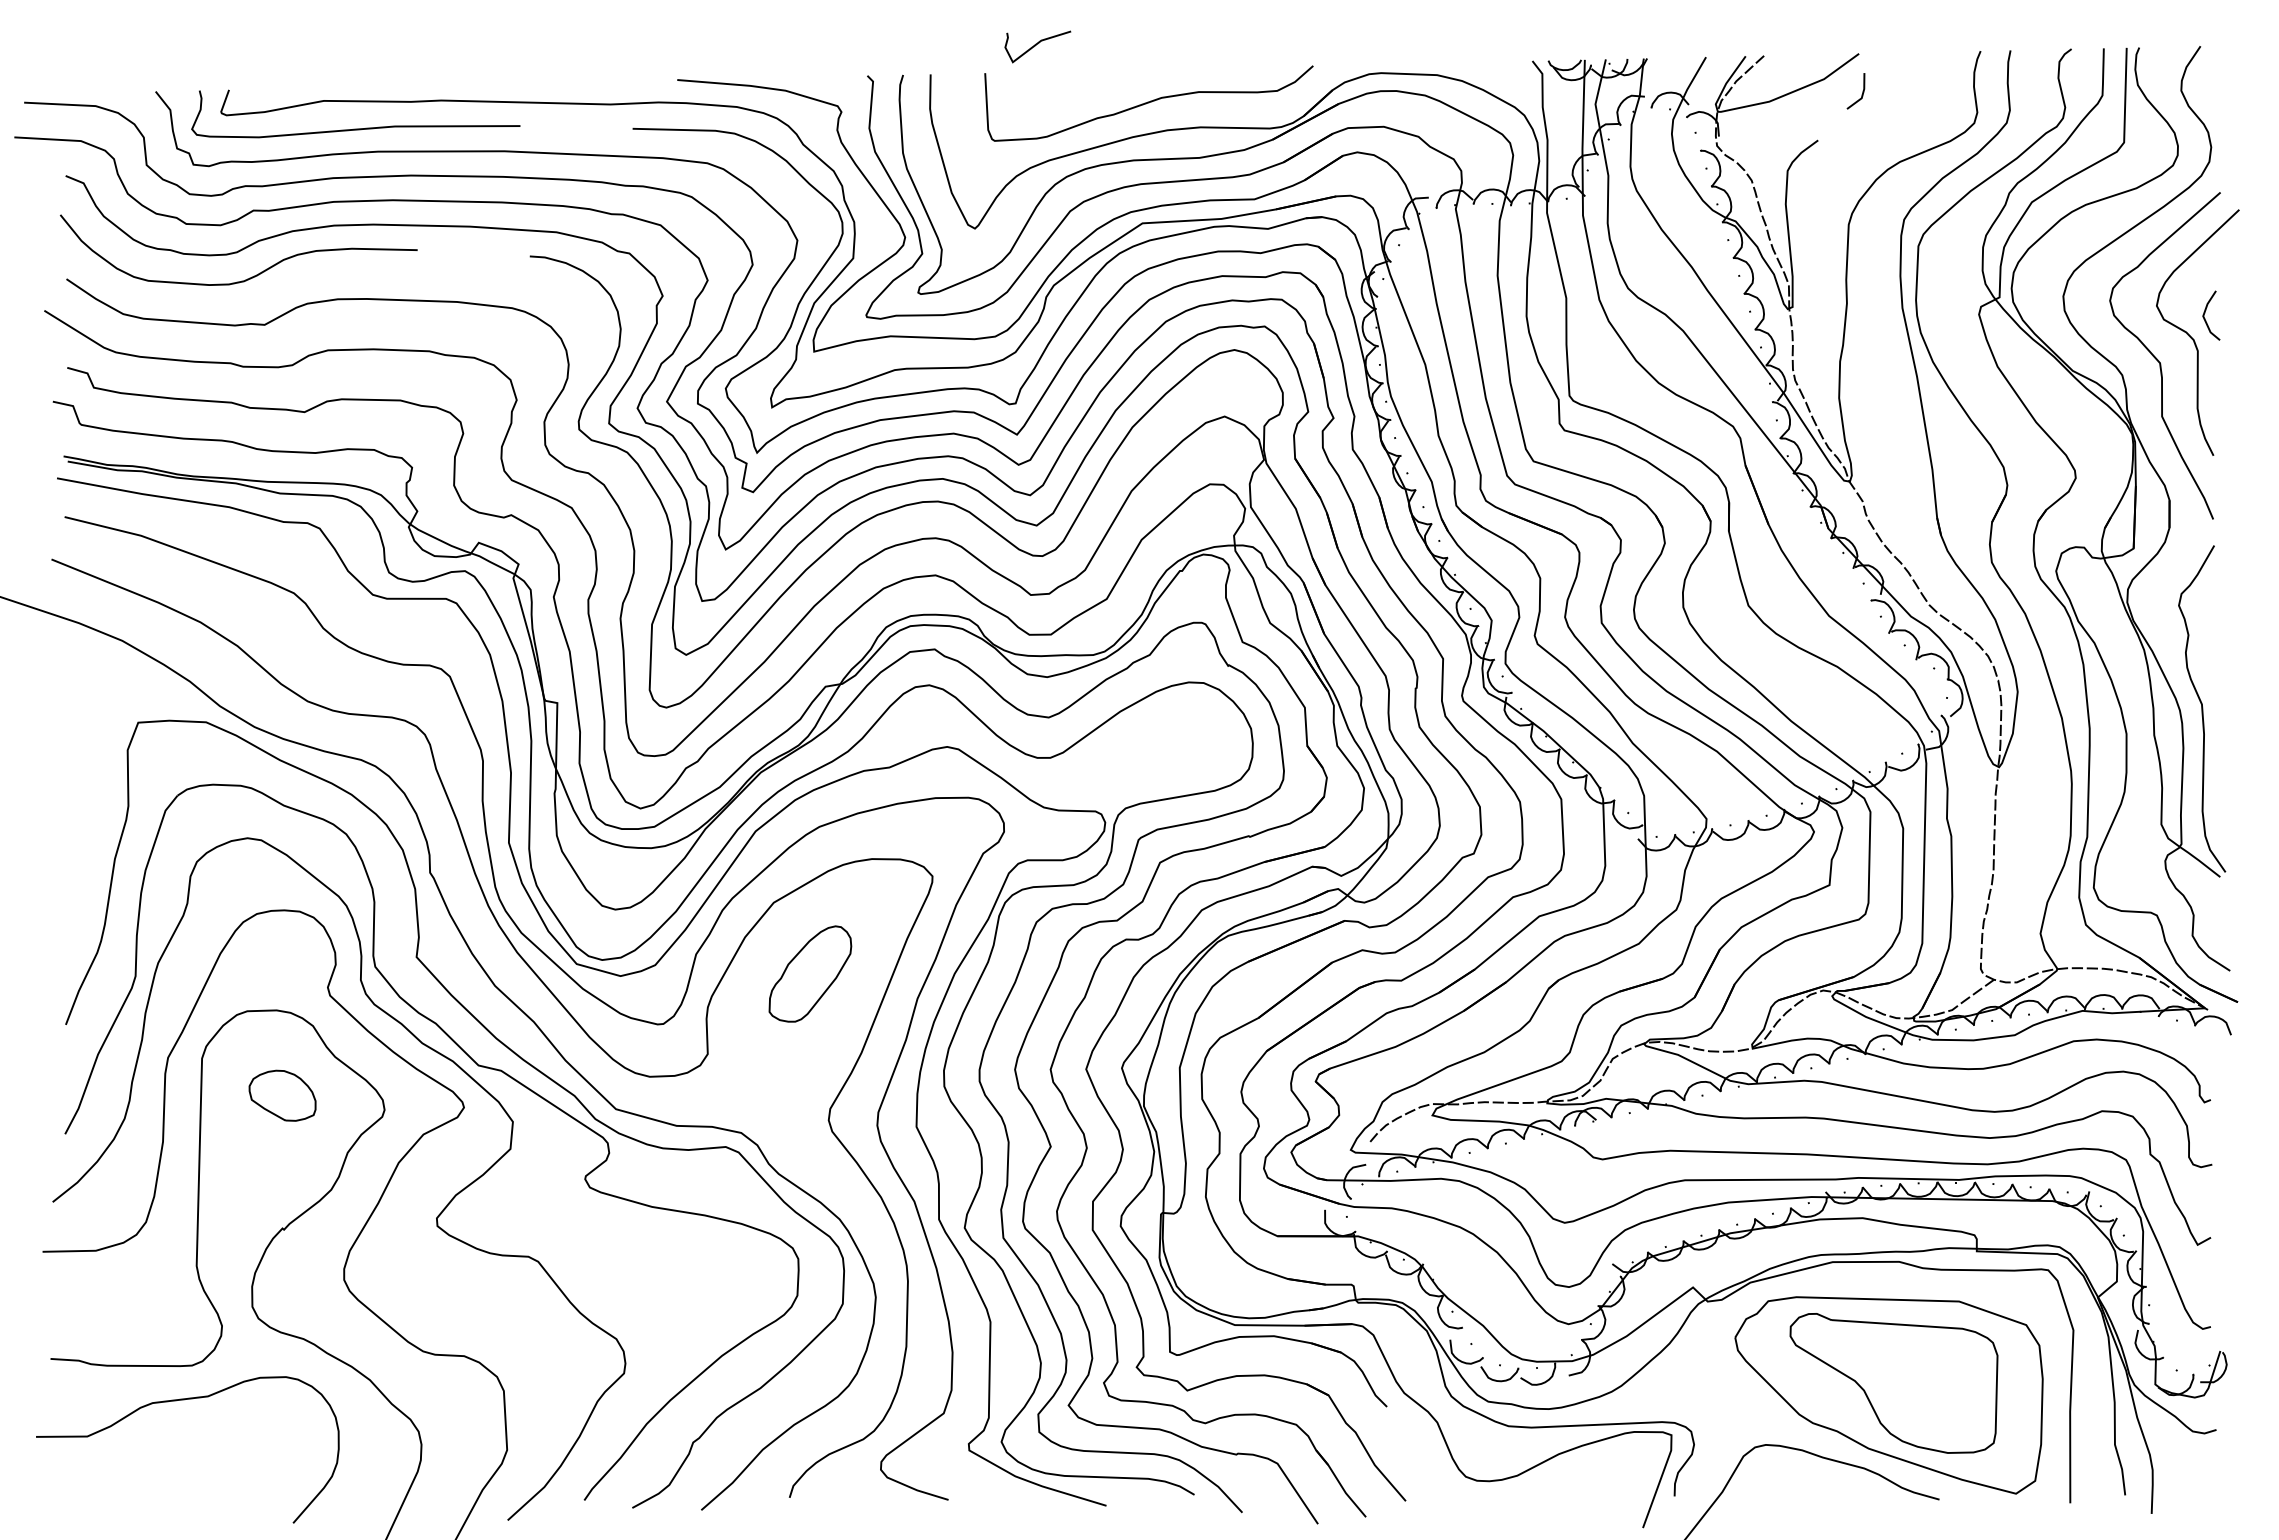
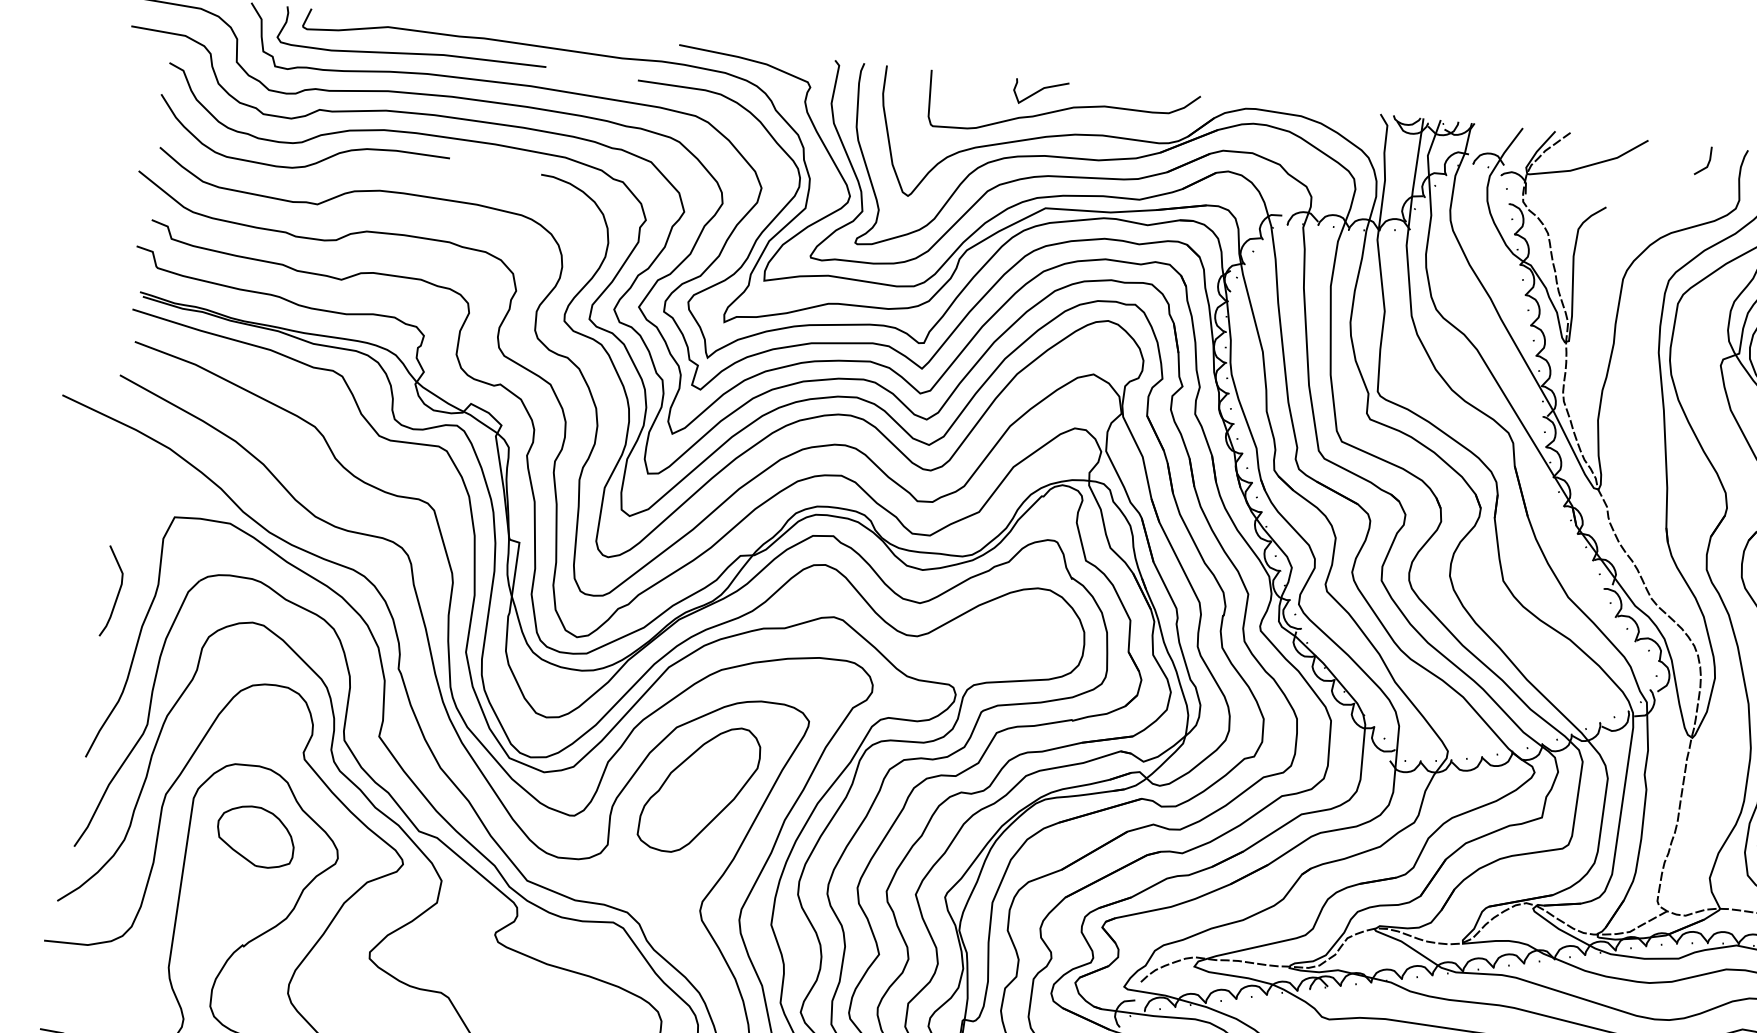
curve: (1036, 45) -> (1039, 91), moved
line: (1861, 94) -> (1707, 164), moved
curve: (80, 822) -> (117, 593), added
part: (810, 973) -> (699, 788), size x1.67
part: (282, 1095) -> (255, 836), size x1.43

